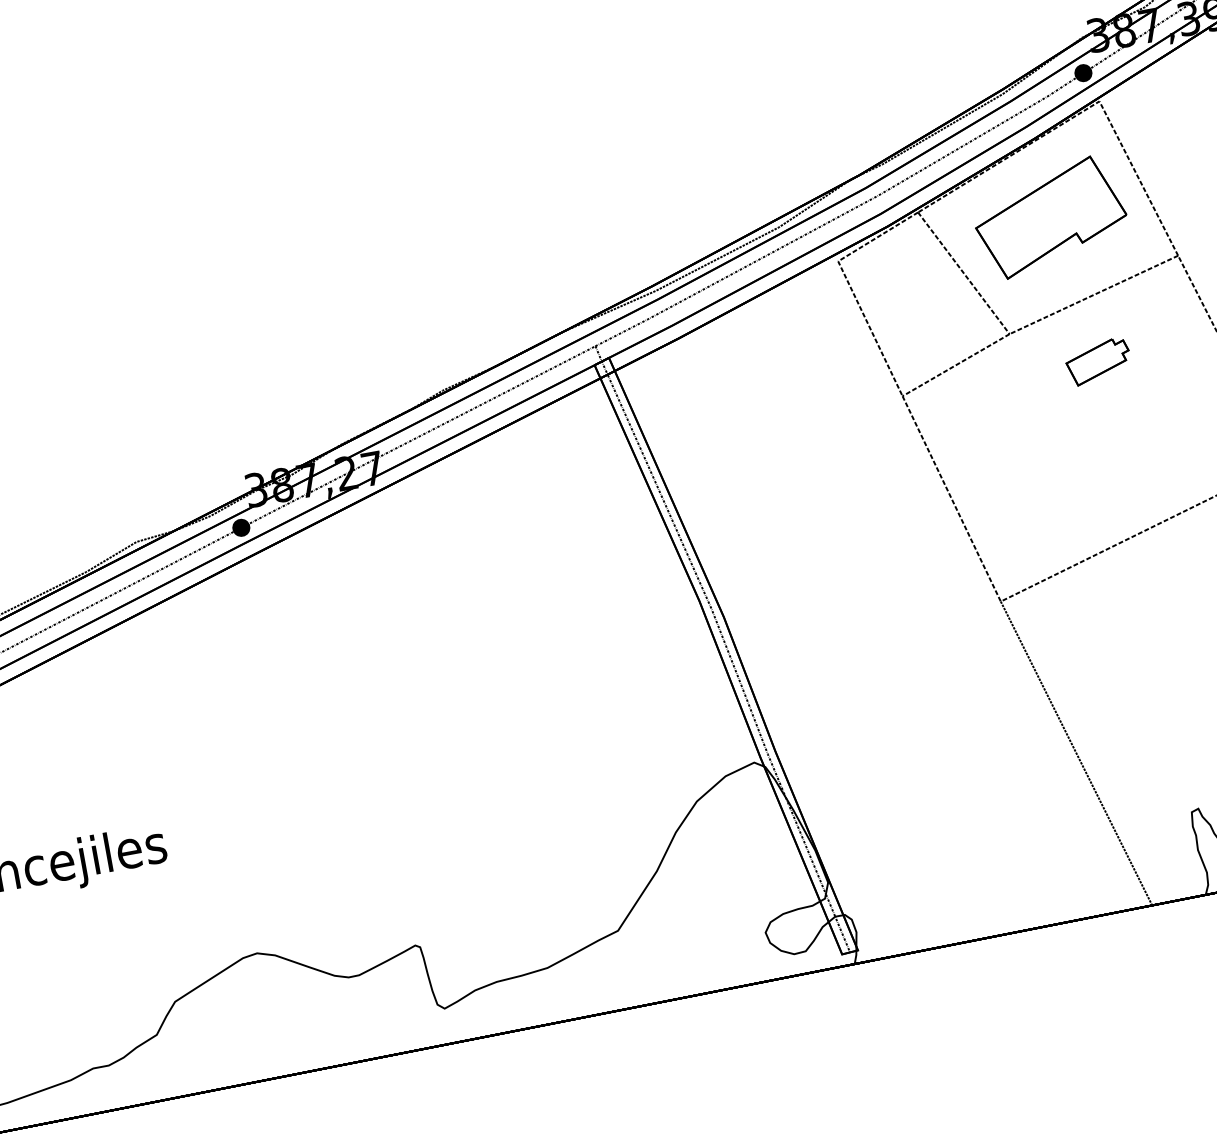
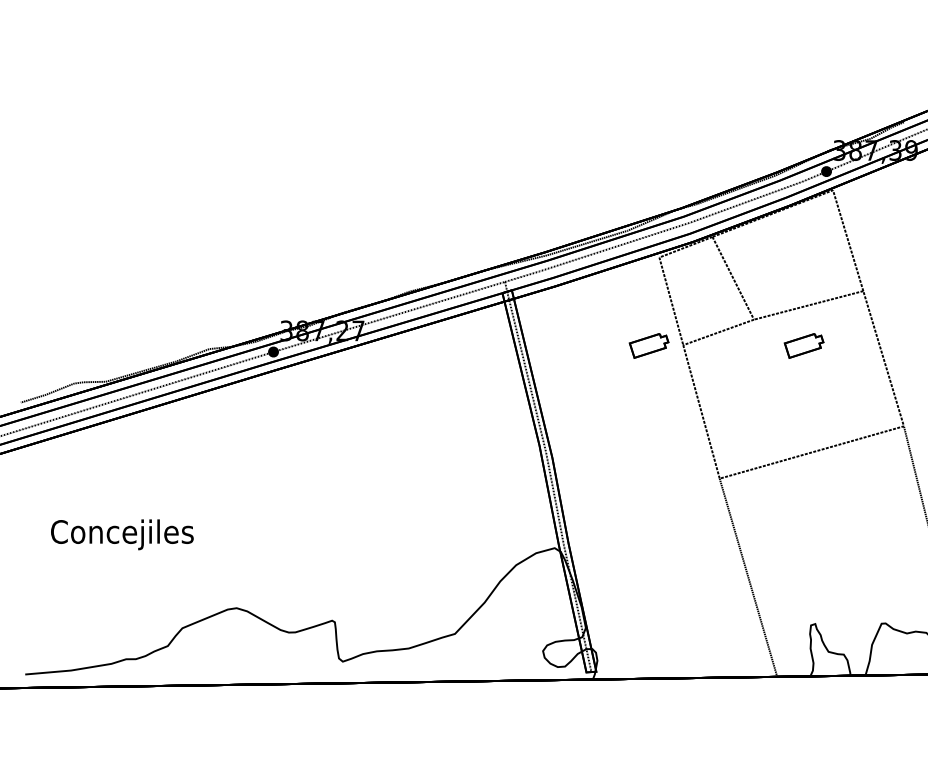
part: (1049, 217) -> (790, 254), removed
part: (846, 406) -> (648, 345), added

